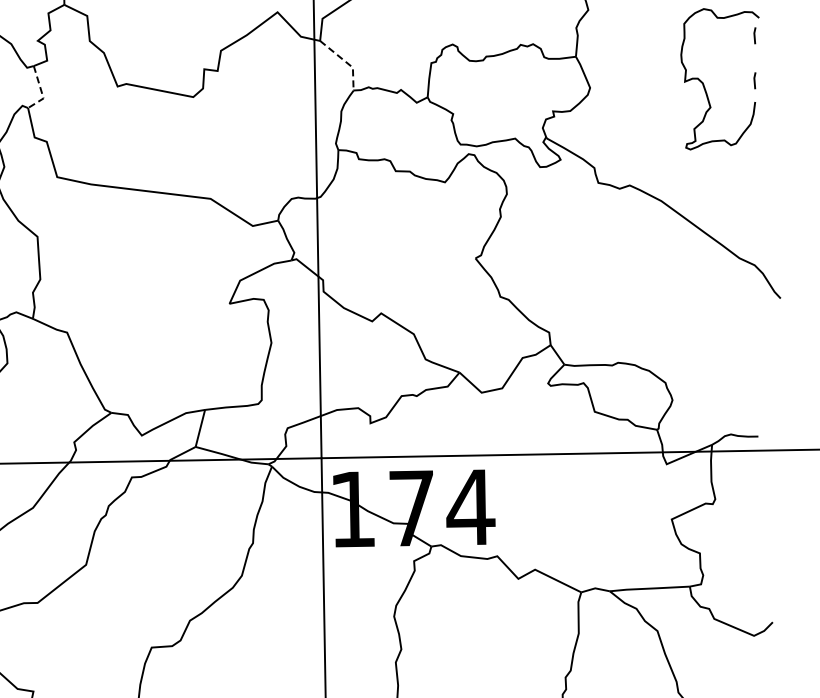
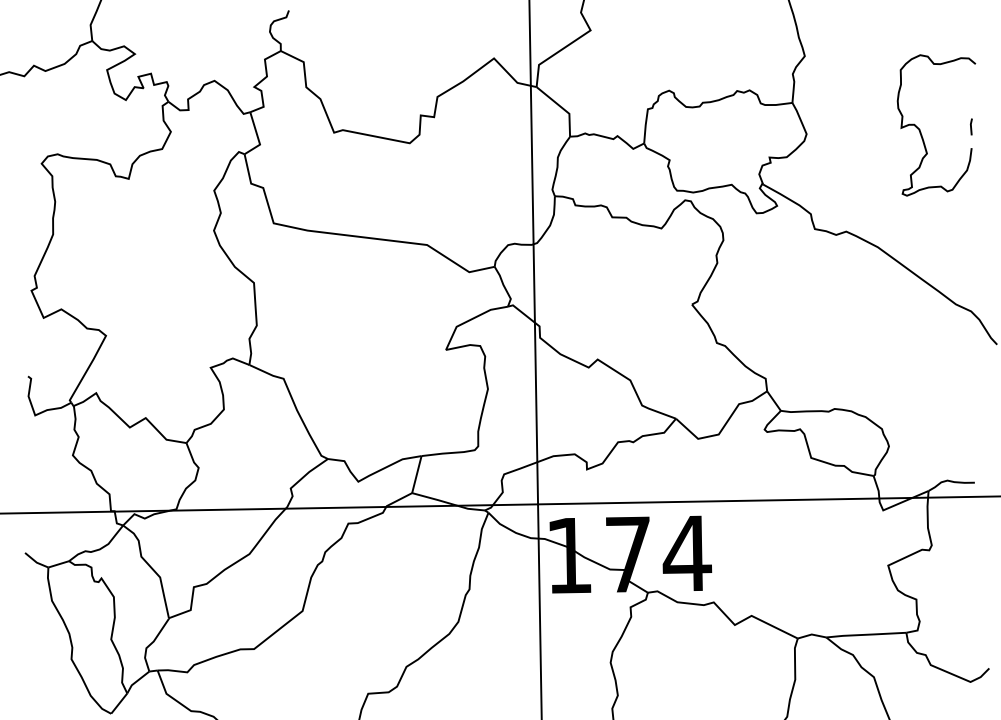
line: (755, 35) -> (971, 81), removed
line: (346, 62) -> (562, 108), dashed -> solid
line: (42, 91) -> (258, 137), dashed -> solid

